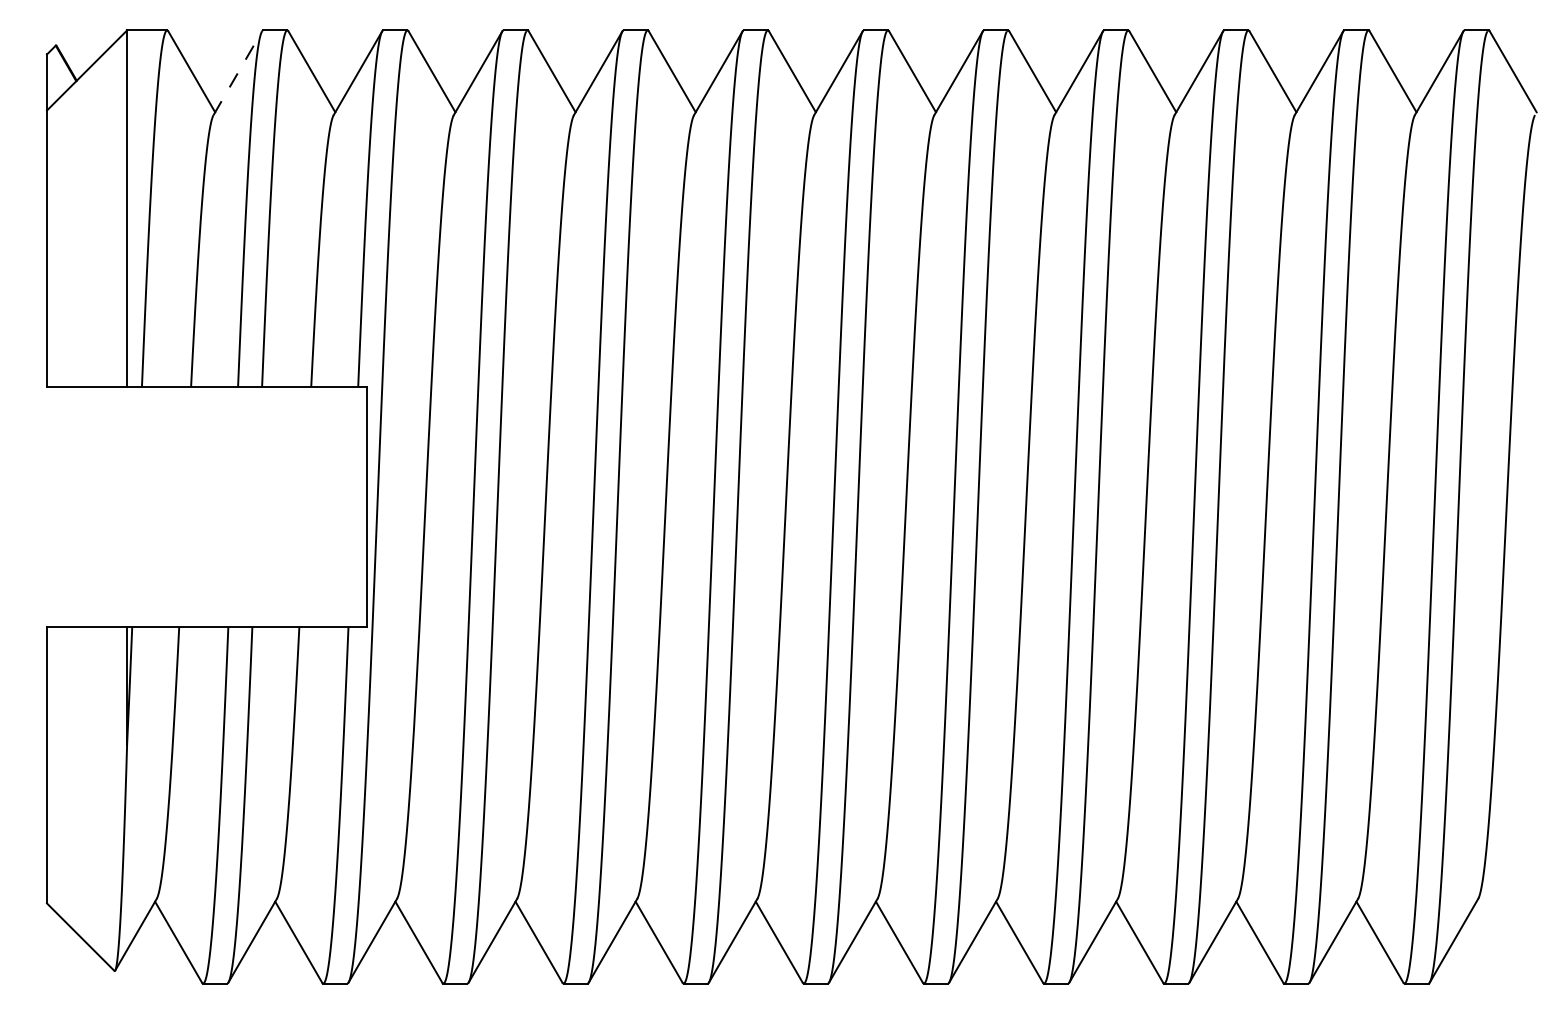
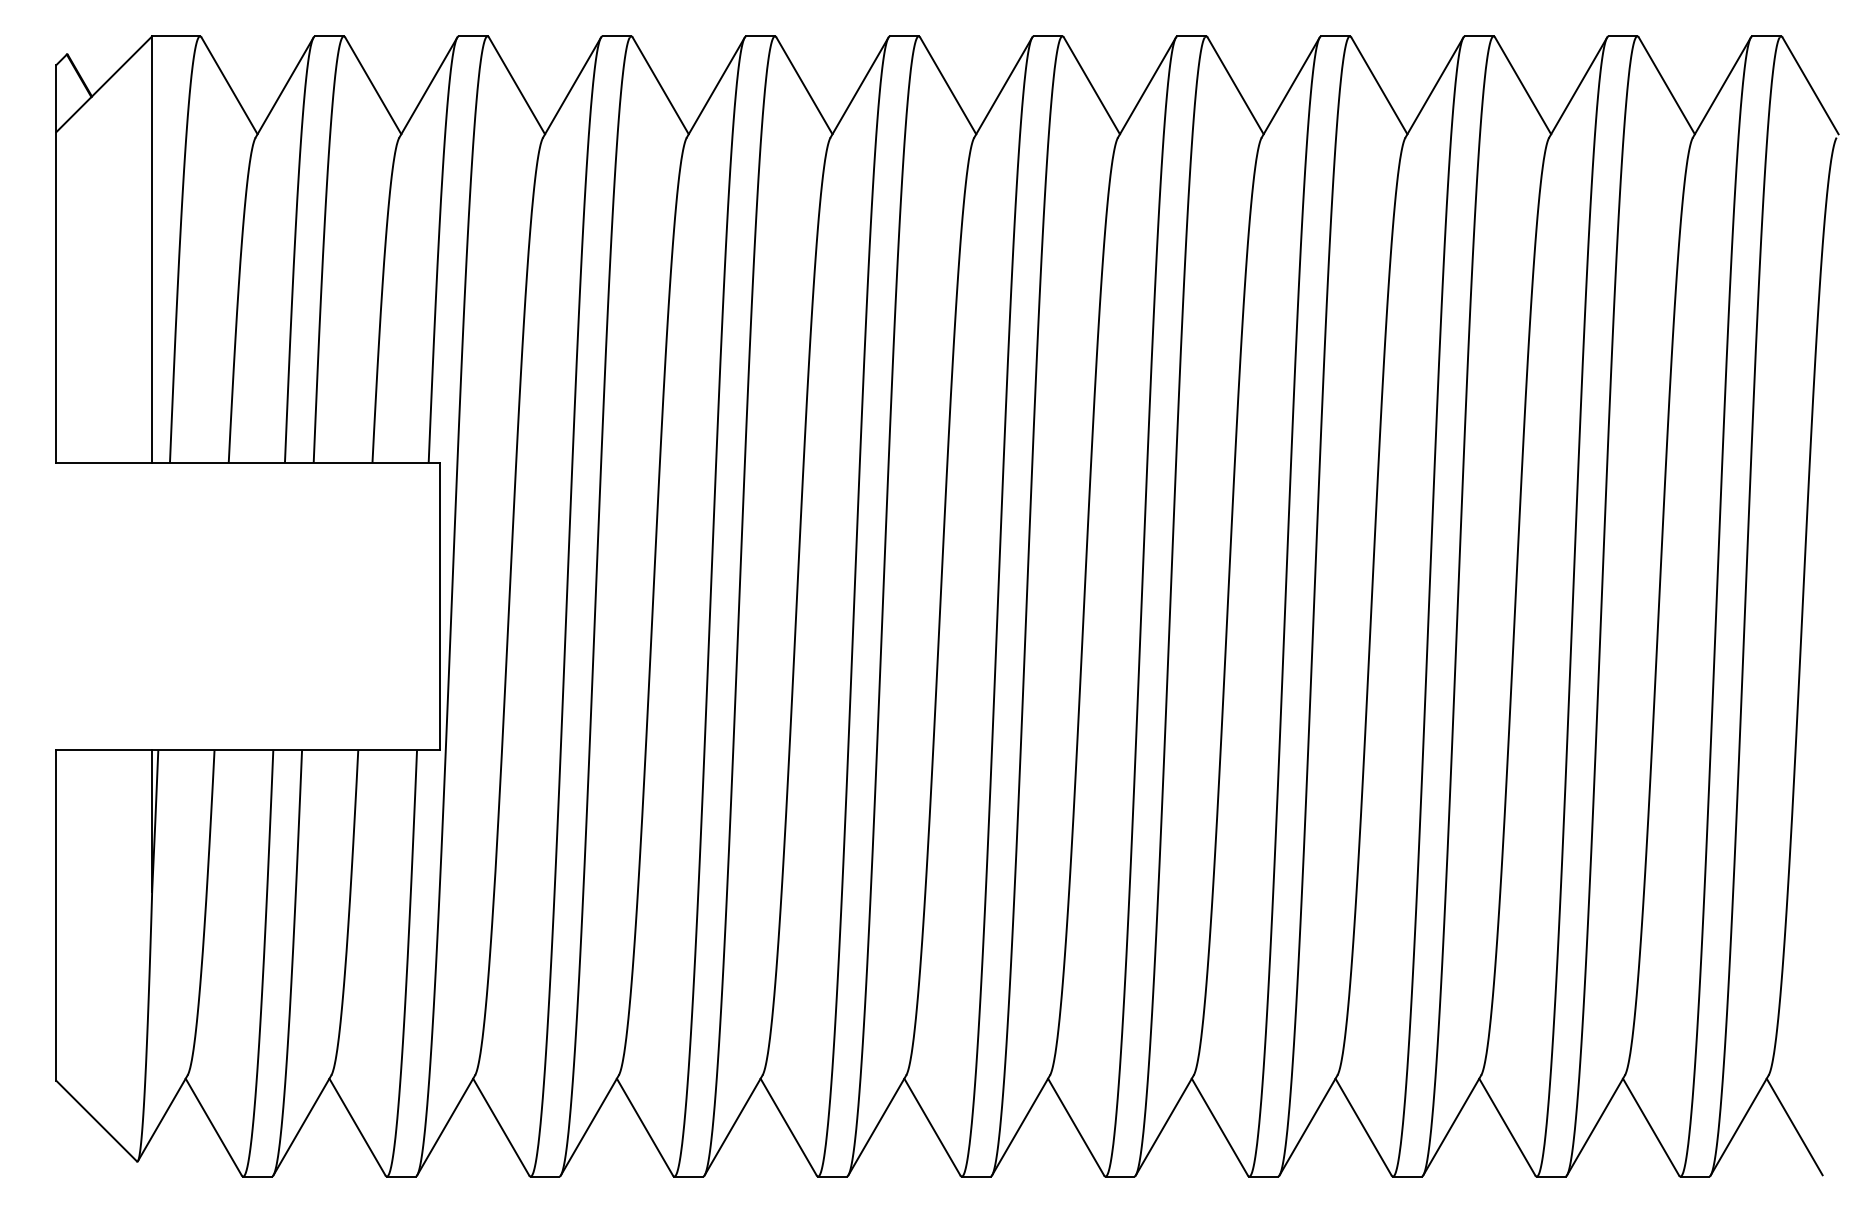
line: (238, 72) -> (285, 86), dashed -> solid
line: (1499, 941) -> (1794, 1126), added

